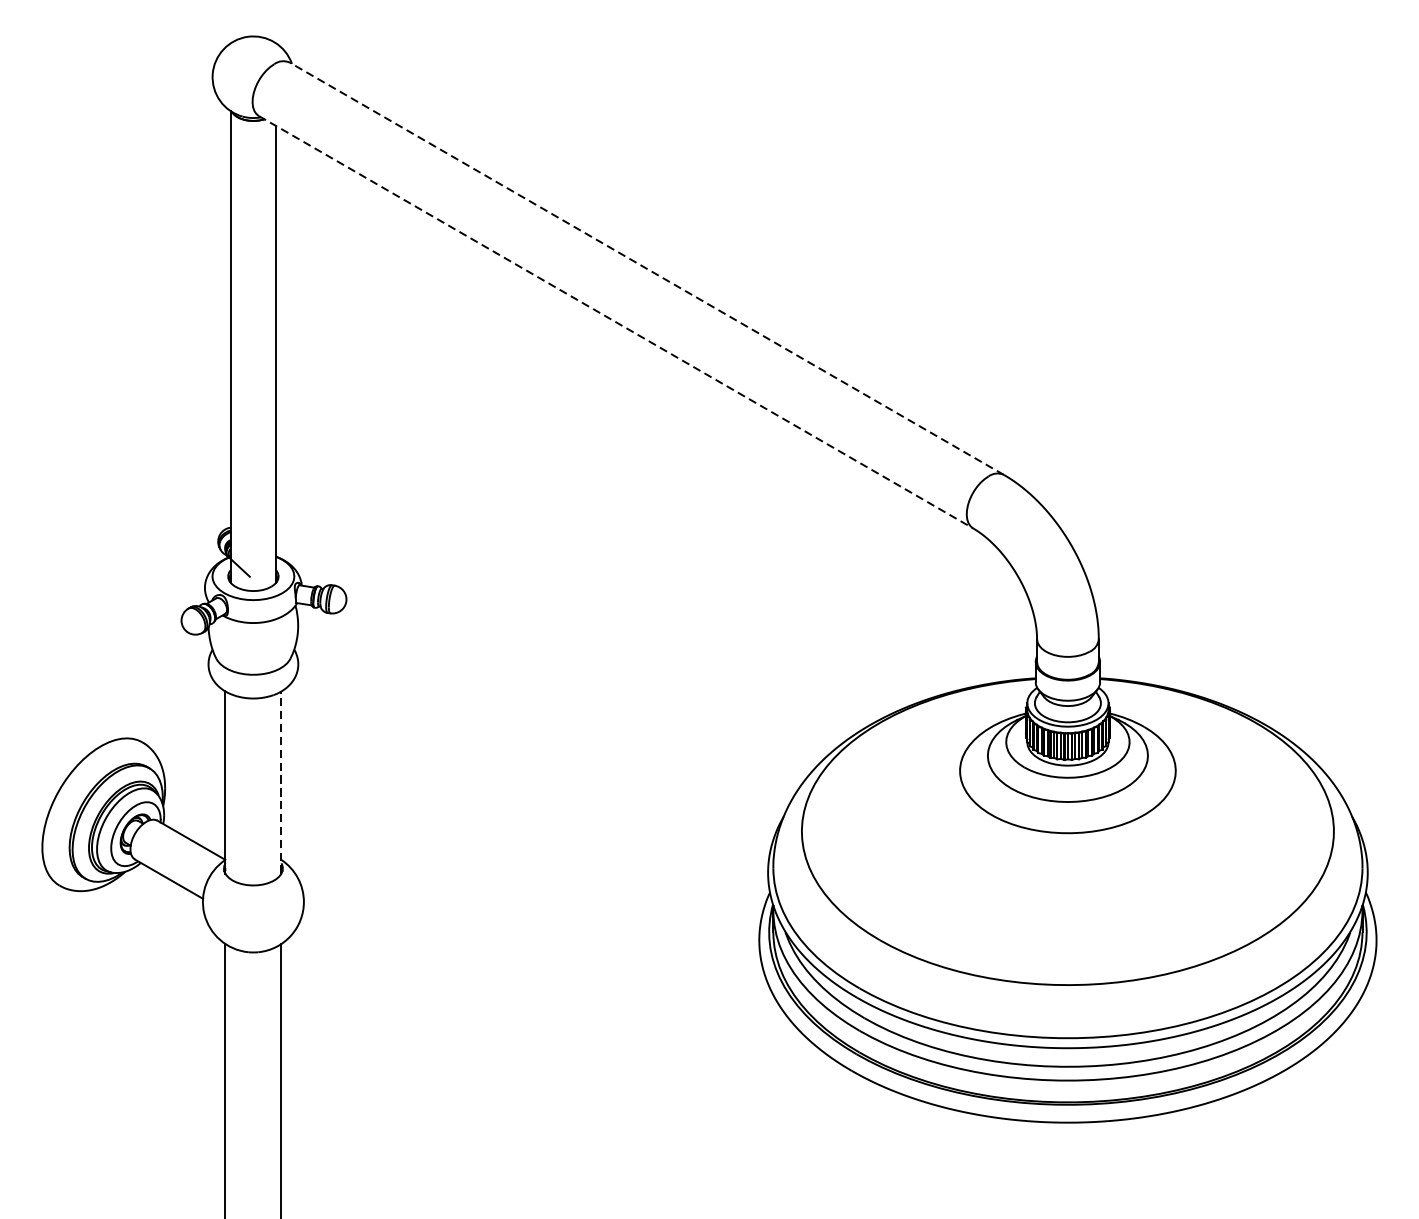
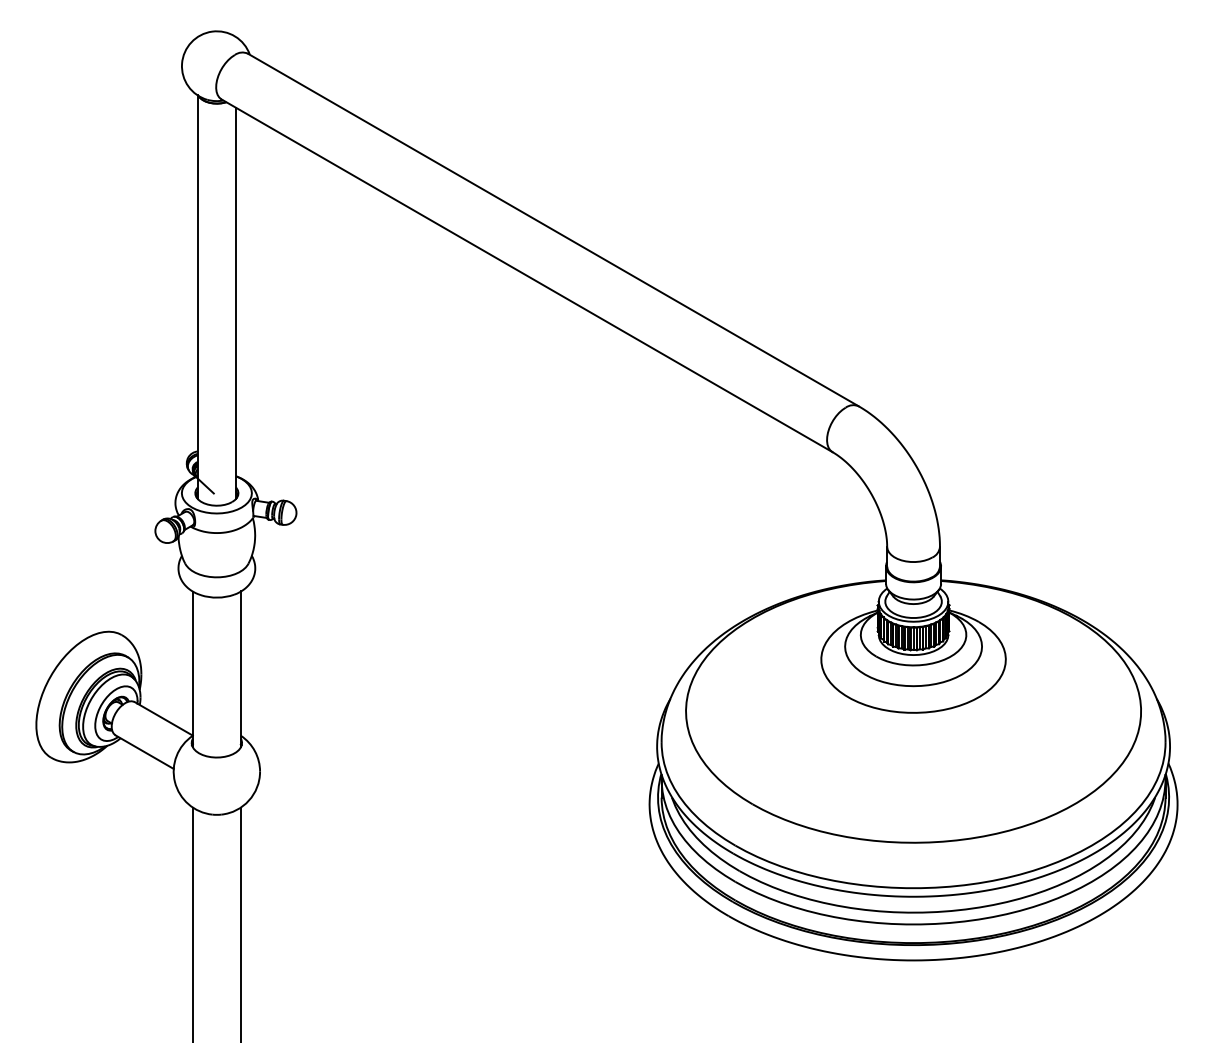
line: (646, 269) -> (553, 230), dashed -> solid
line: (616, 321) -> (527, 275), dashed -> solid
line: (281, 782) -> (240, 669), dashed -> solid

